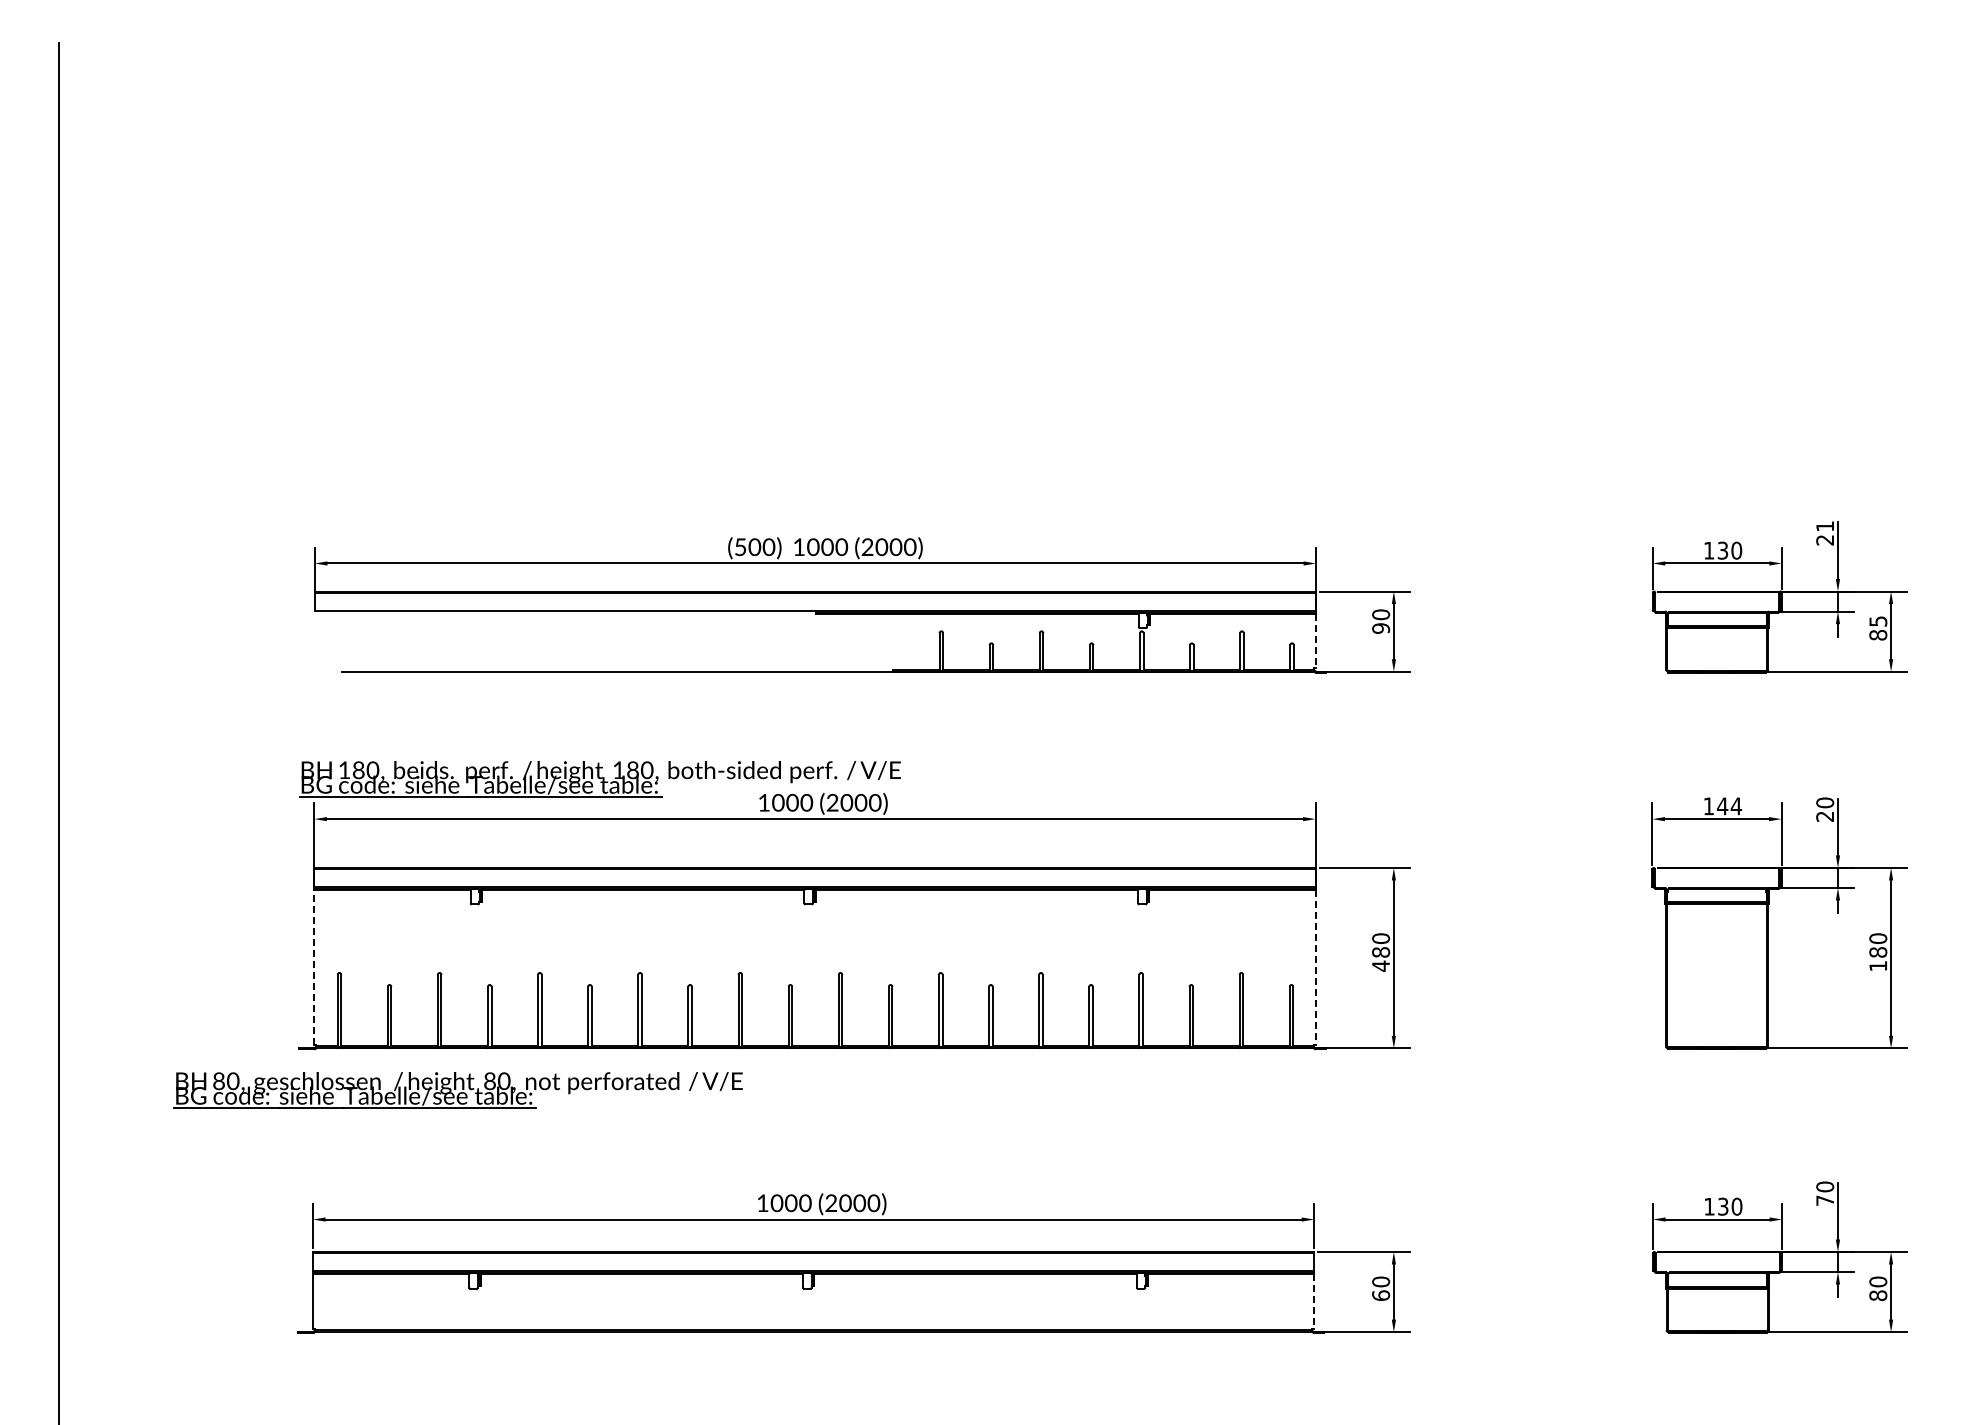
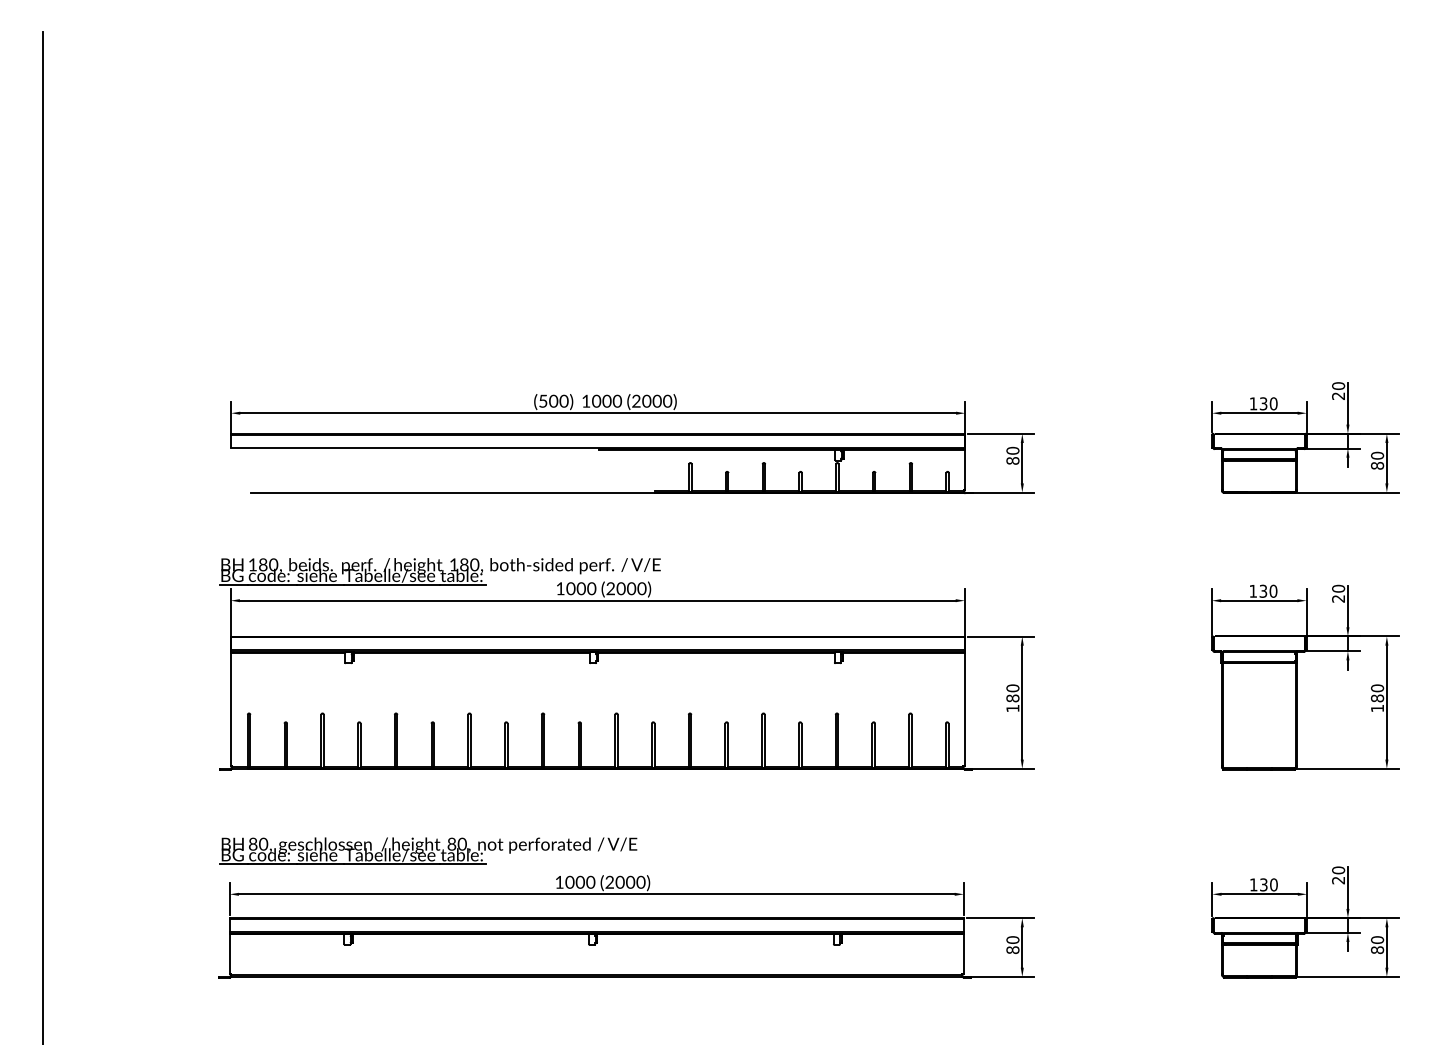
text: (1825, 526) -> (1338, 386), 21 -> 20
text: (1878, 621) -> (1377, 455), 85 -> 80
text: (1381, 628) -> (1013, 460), 90 -> 80
line: (1316, 641) -> (965, 470), dashed -> solid
text: (1729, 806) -> (1268, 591), 144 -> 130
text: (1380, 965) -> (1012, 708), 480 -> 180
line: (314, 967) -> (230, 709), dashed -> solid
line: (1315, 967) -> (964, 709), dashed -> solid
part: (457, 1090) -> (428, 851), moved
text: (1824, 1200) -> (1338, 880), 70 -> 20
text: (1380, 1295) -> (1012, 950), 60 -> 80
line: (1314, 1301) -> (964, 954), dashed -> solid

